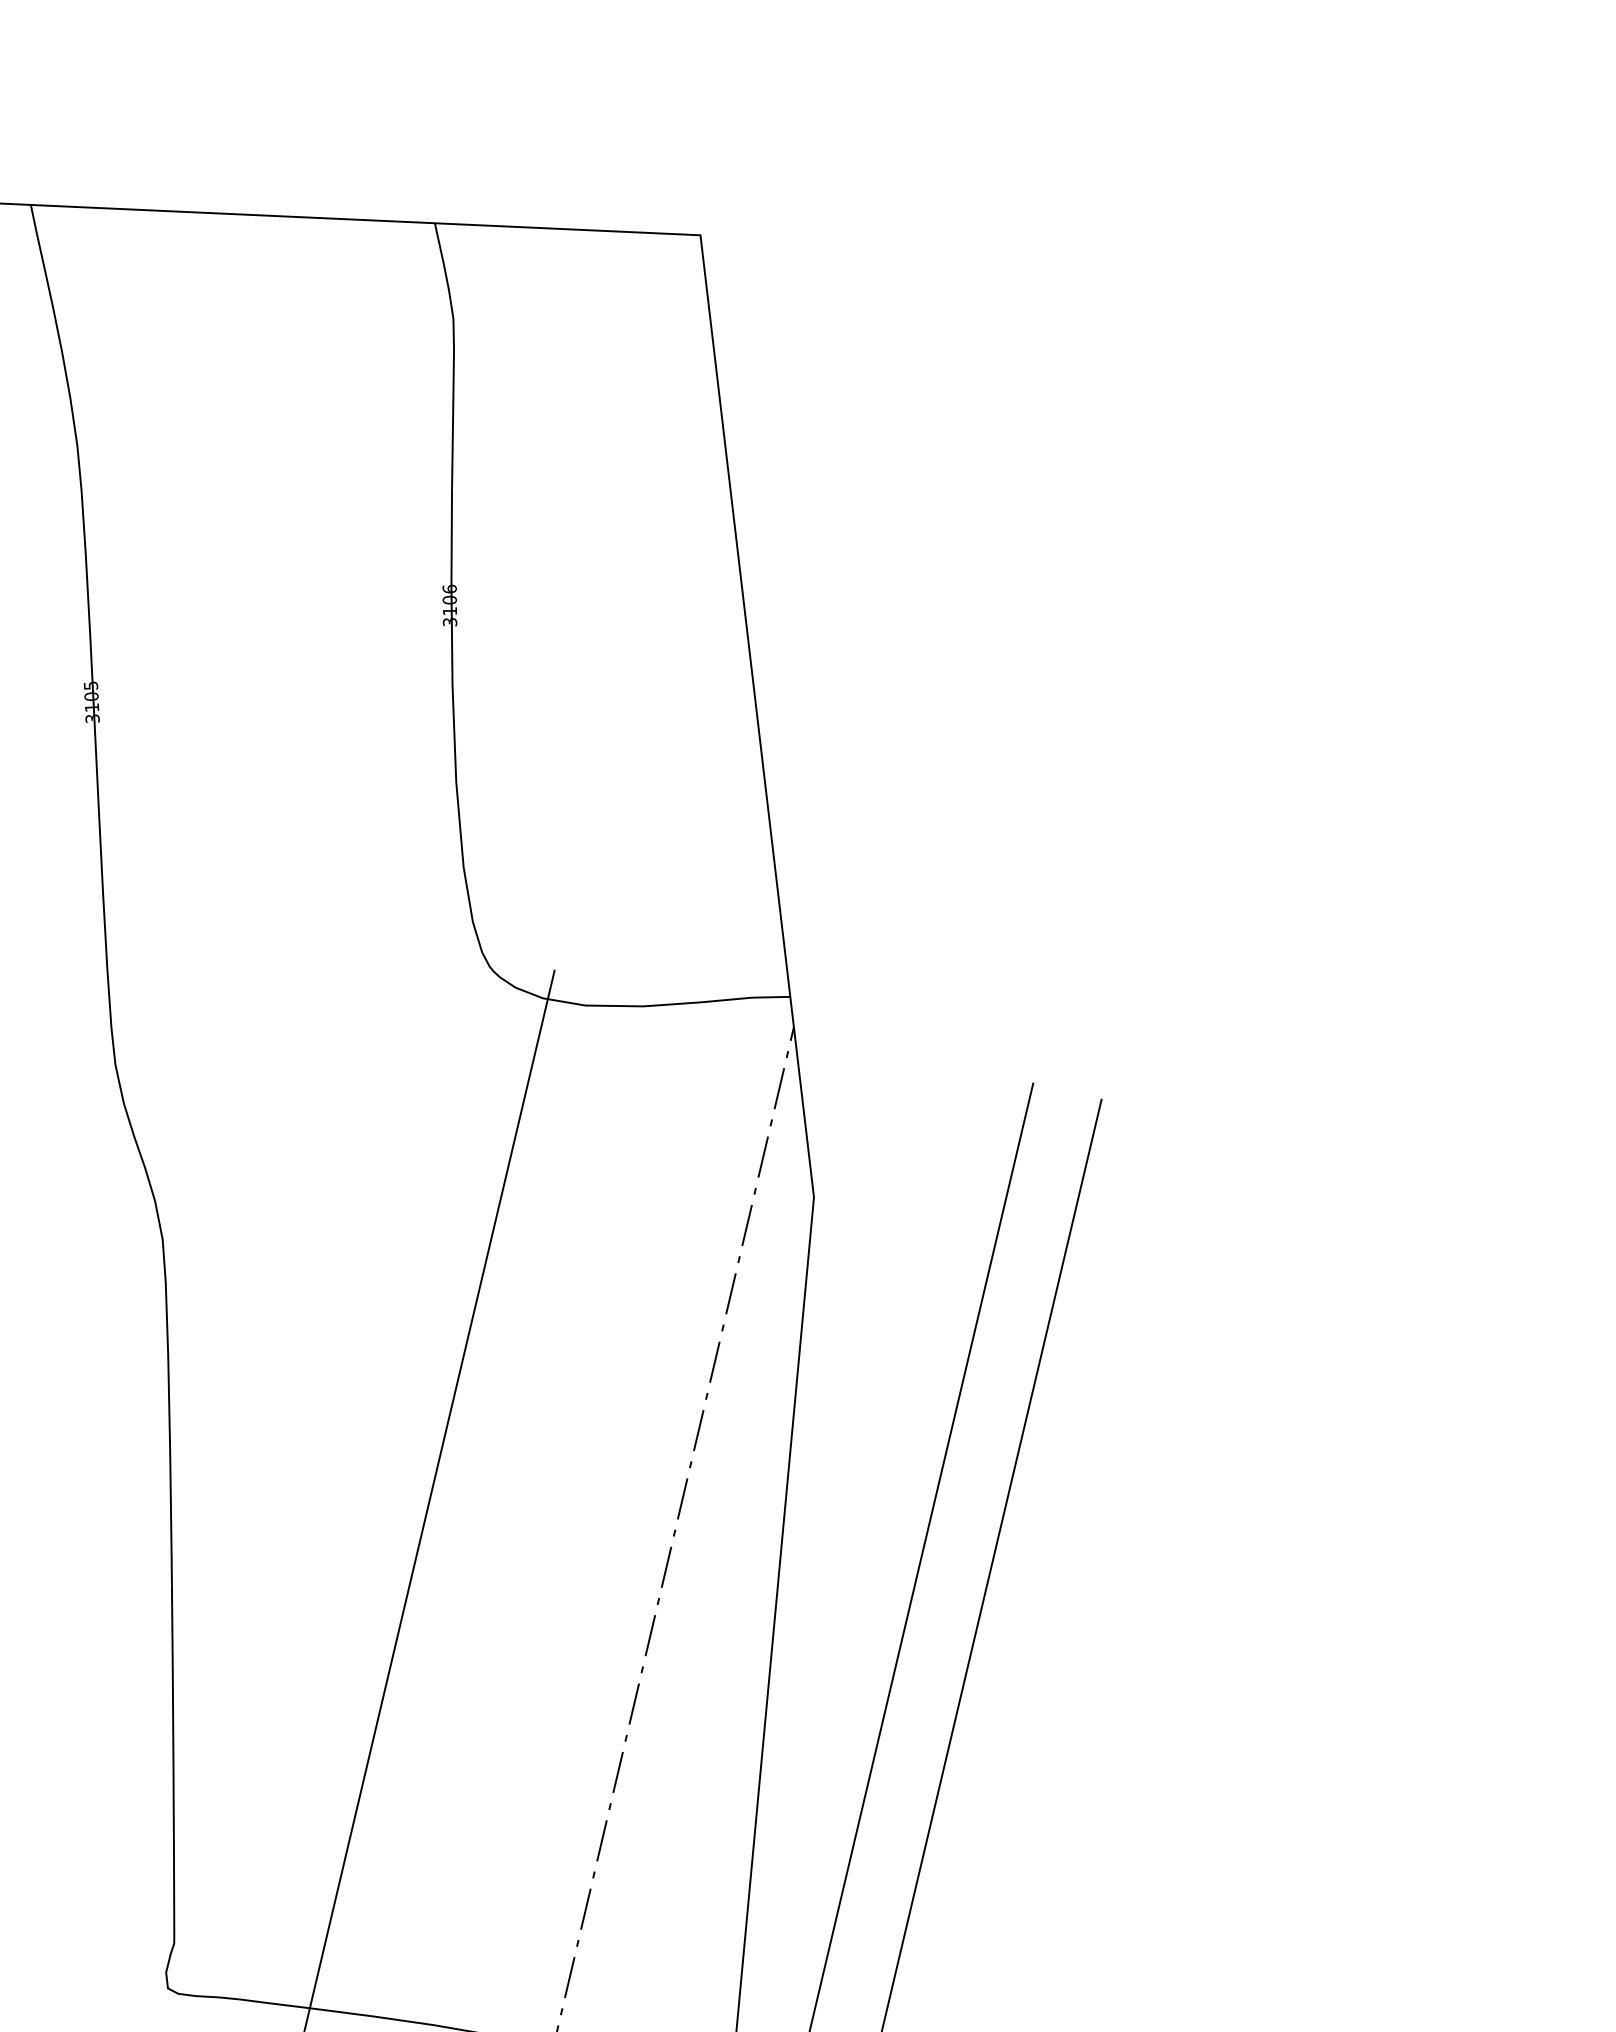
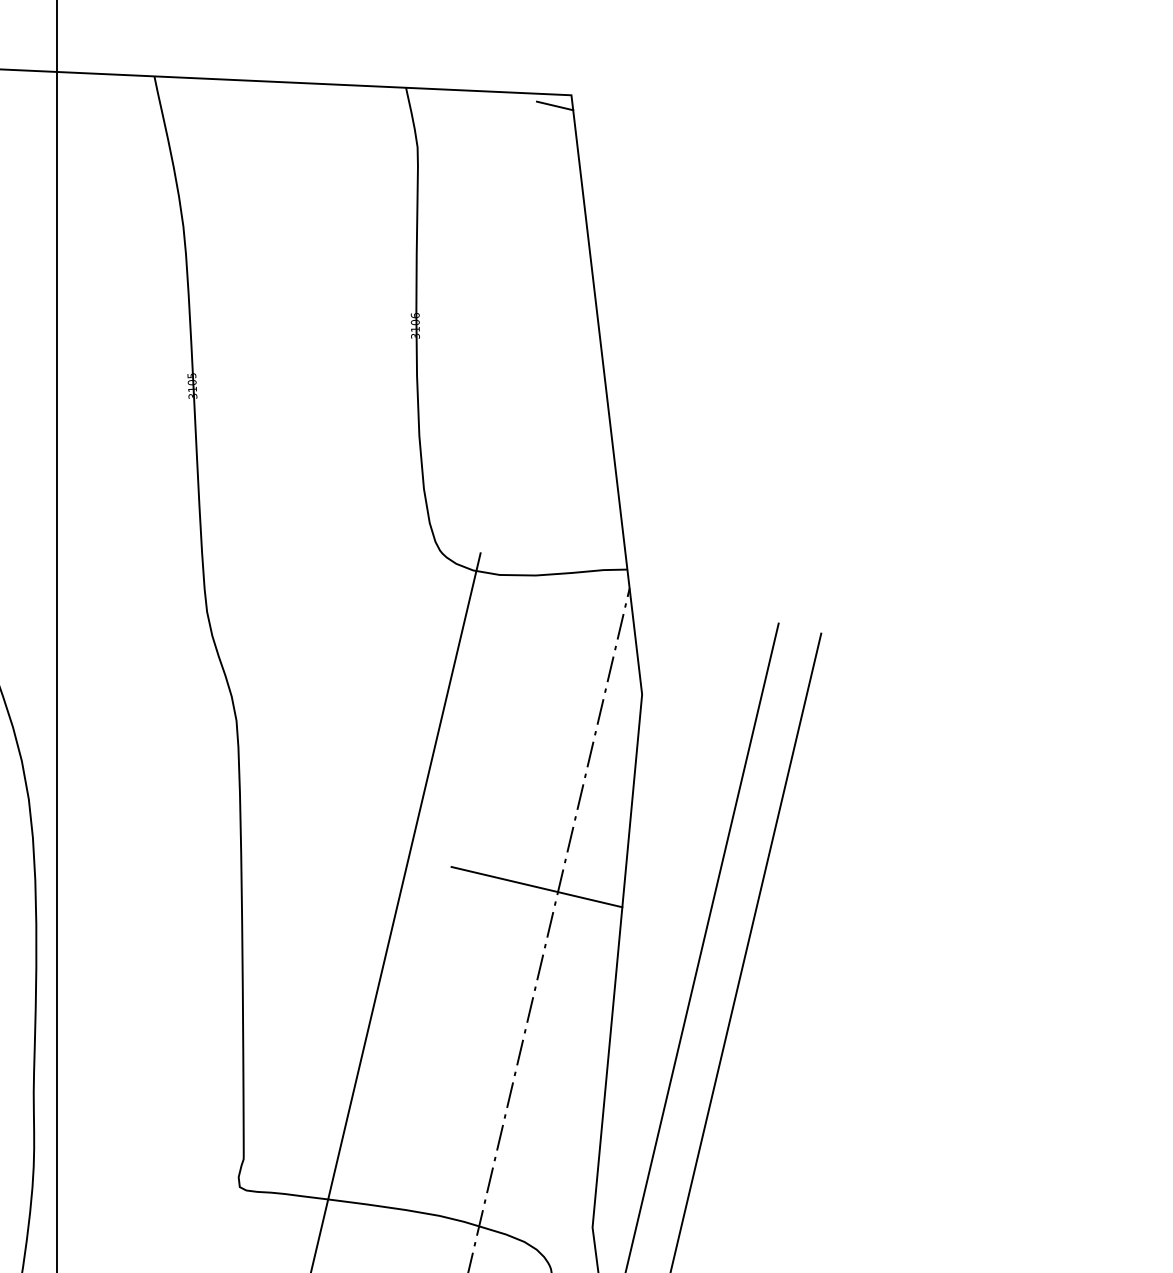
line: (673, 251) -> (554, 105), added
line: (644, 1505) -> (536, 886), added

